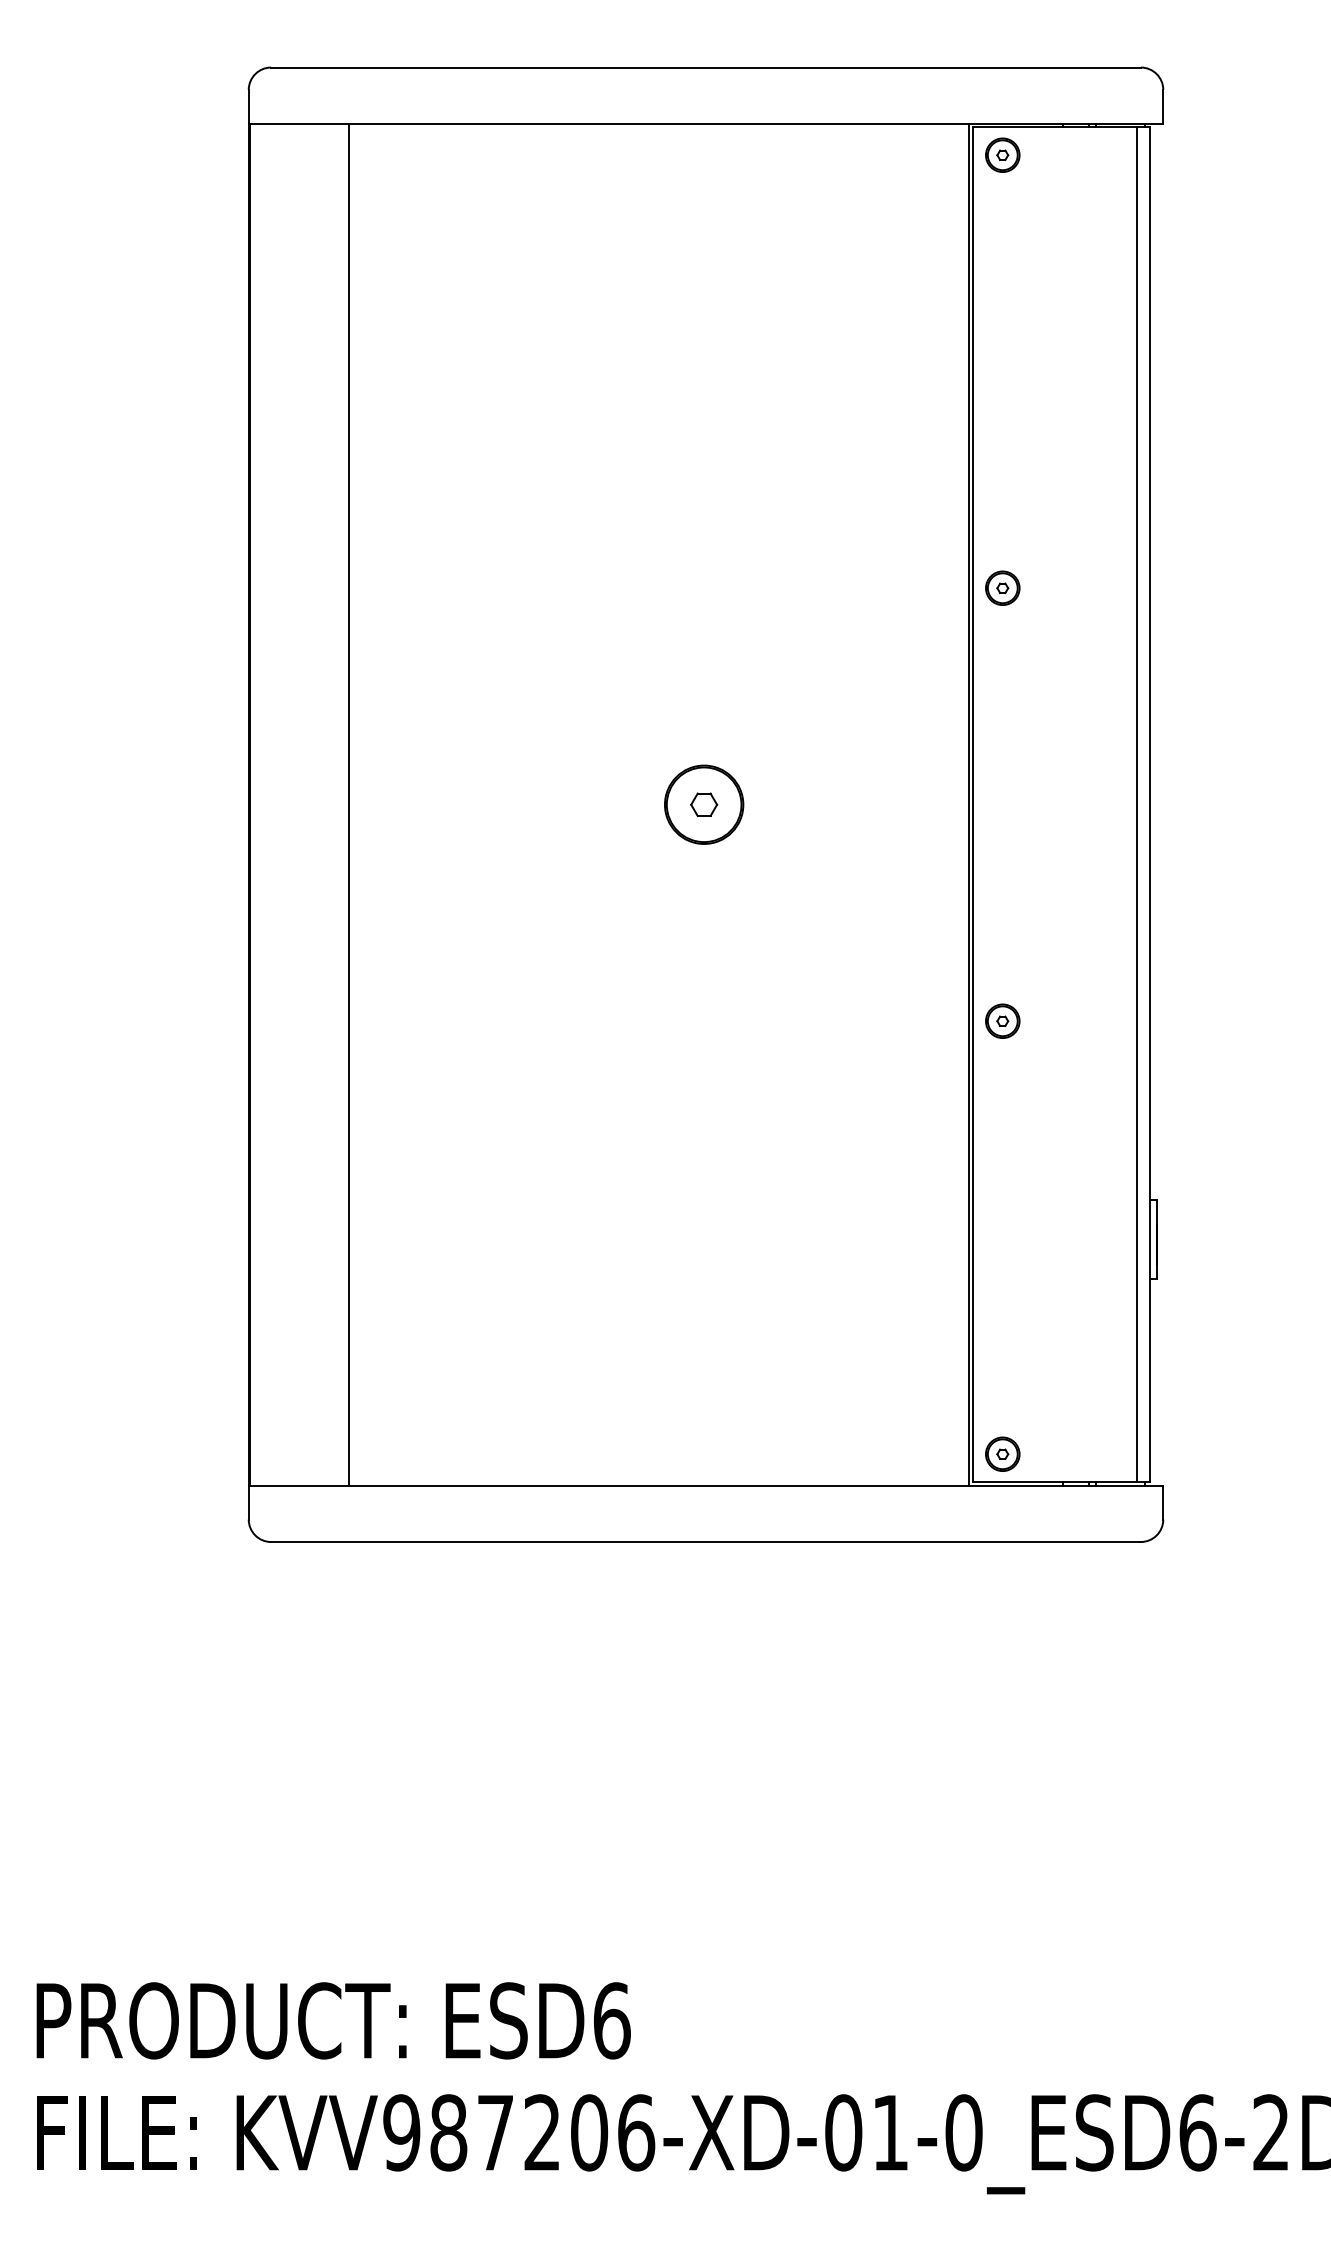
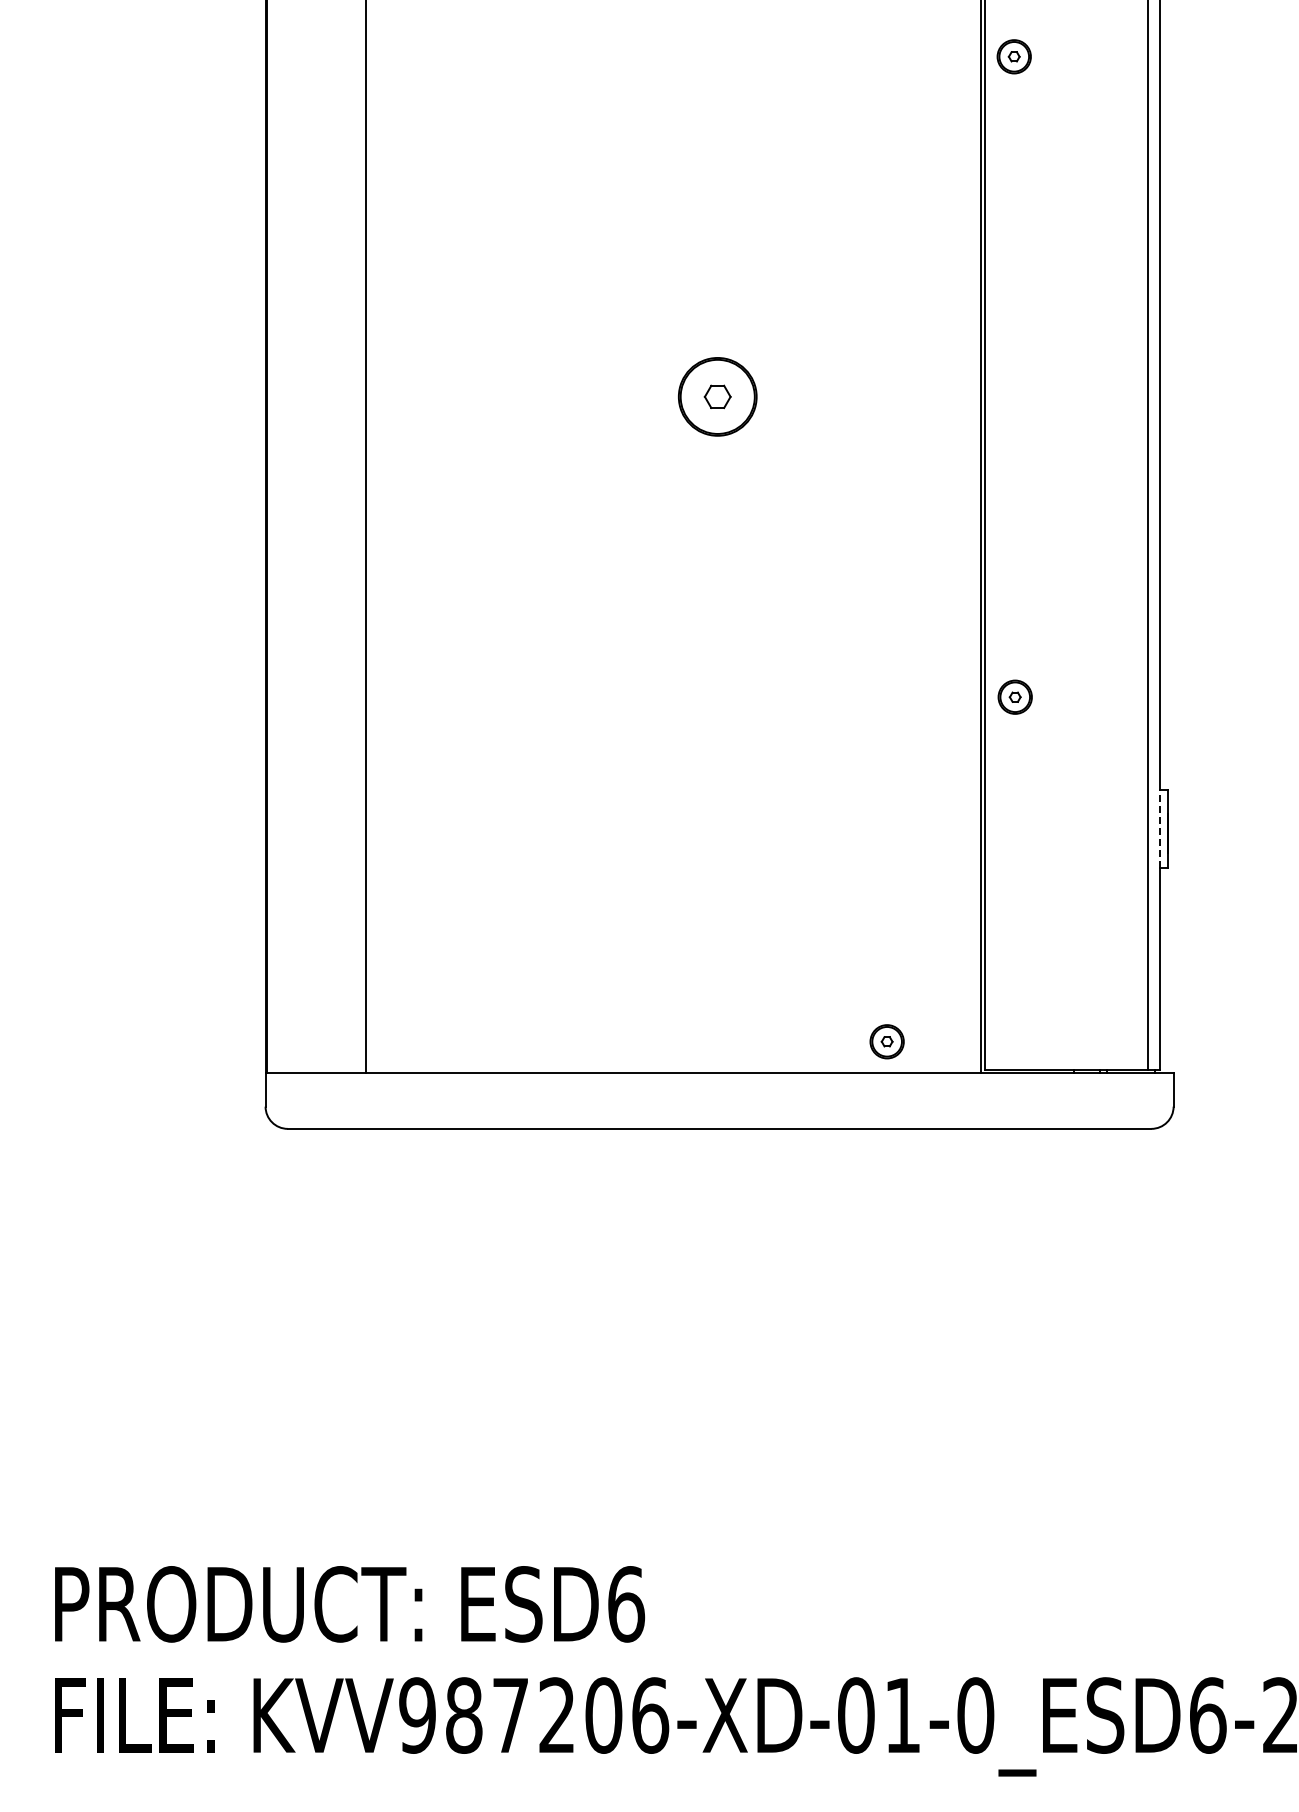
part: (1002, 587) -> (1013, 56), moved
part: (1002, 1020) -> (1014, 696), moved
line: (1149, 1239) -> (1159, 828), solid -> dashed
part: (1002, 1453) -> (886, 1041), moved

